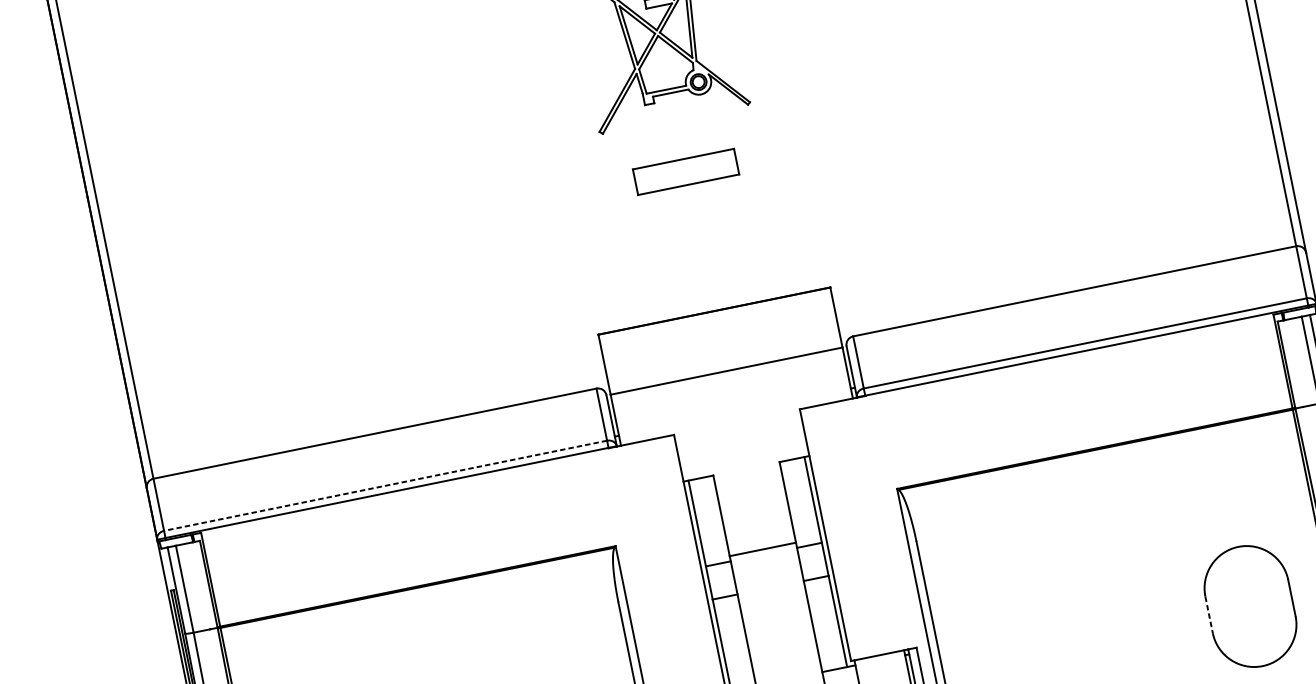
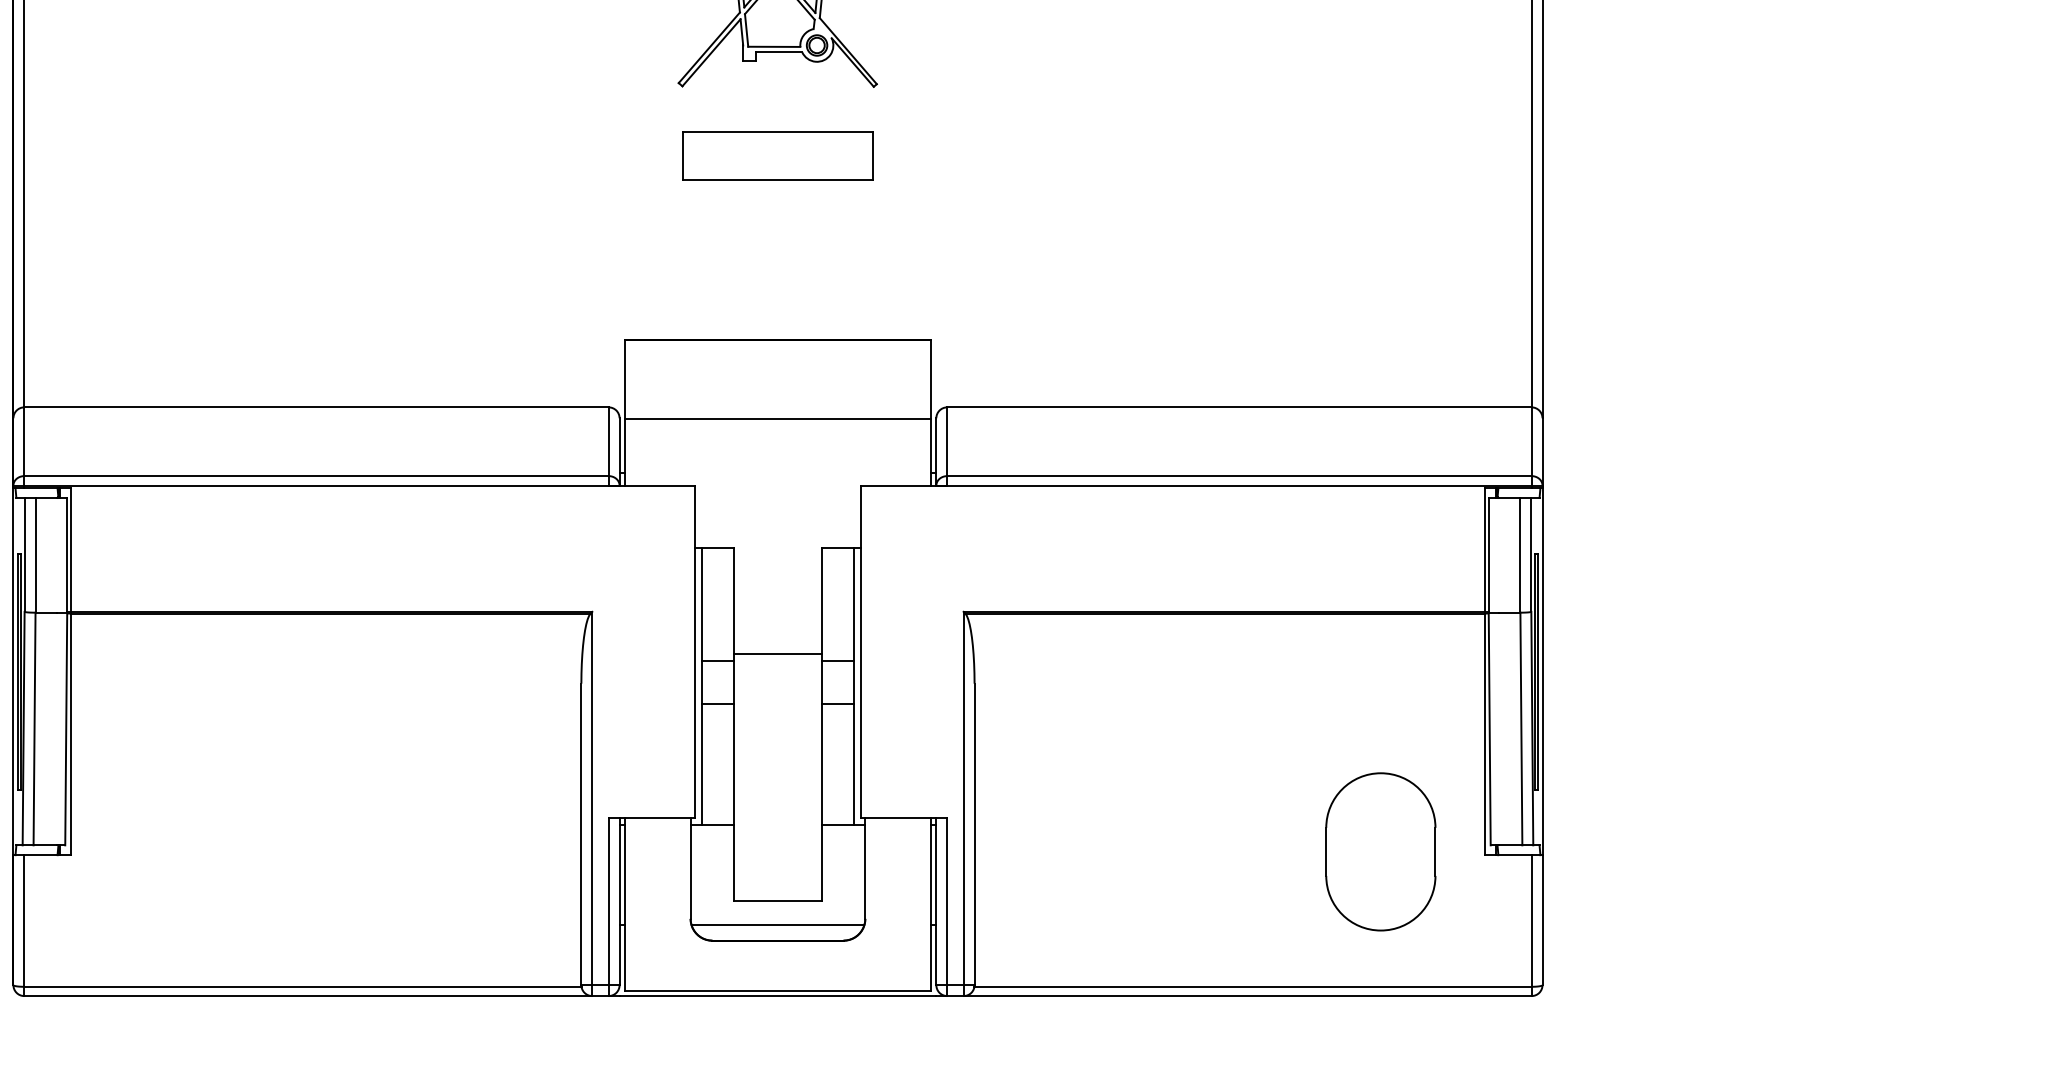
part: (685, 171) -> (777, 155), size x1.43
line: (385, 486) -> (316, 476), dashed -> solid
line: (1209, 615) -> (1326, 852), dashed -> solid

